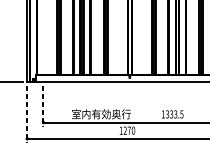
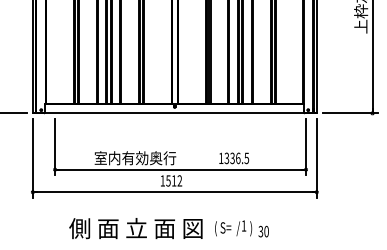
line: (43, 106) -> (55, 147), dashed -> solid
line: (27, 114) -> (32, 158), dashed -> solid
text: (175, 114) -> (238, 158), 1333.5 -> 1336.5
text: (129, 130) -> (174, 180), 1270 -> 1512

